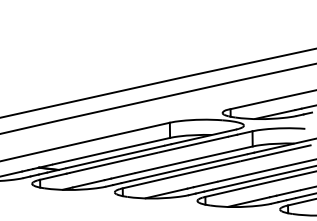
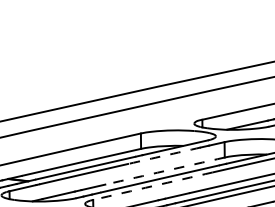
arc: (193, 144) -> (164, 155), solid -> dashed
arc: (193, 159) -> (164, 170), solid -> dashed
arc: (181, 174) -> (152, 185), solid -> dashed

